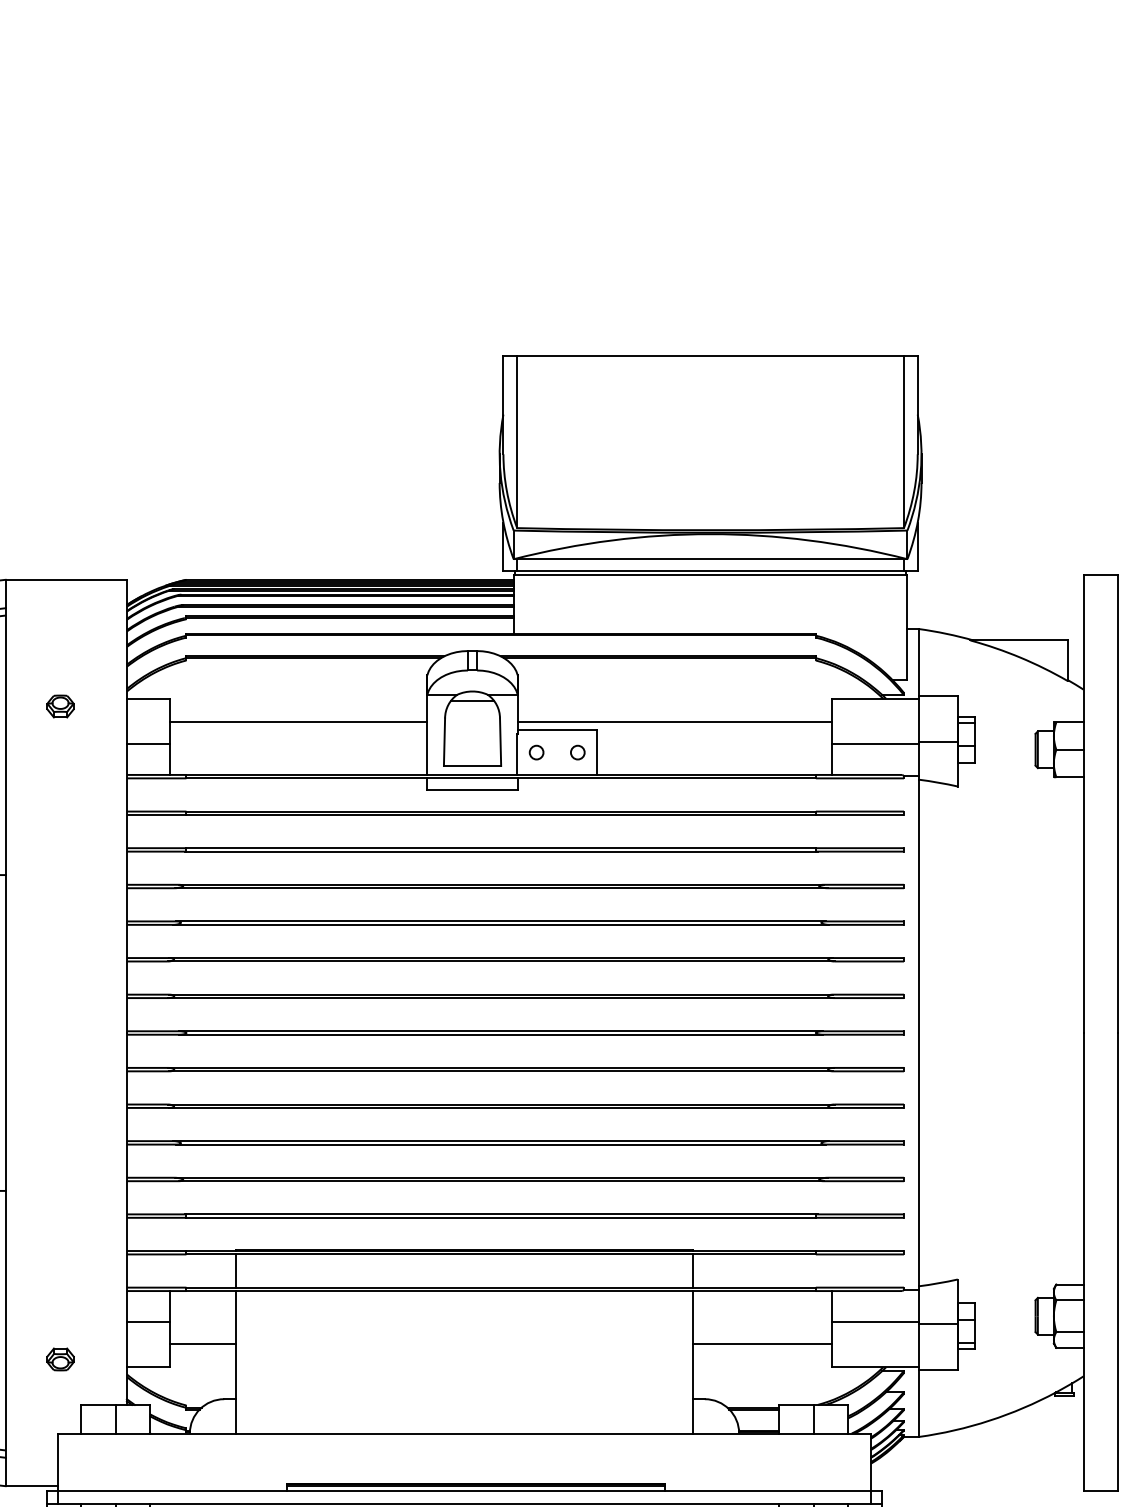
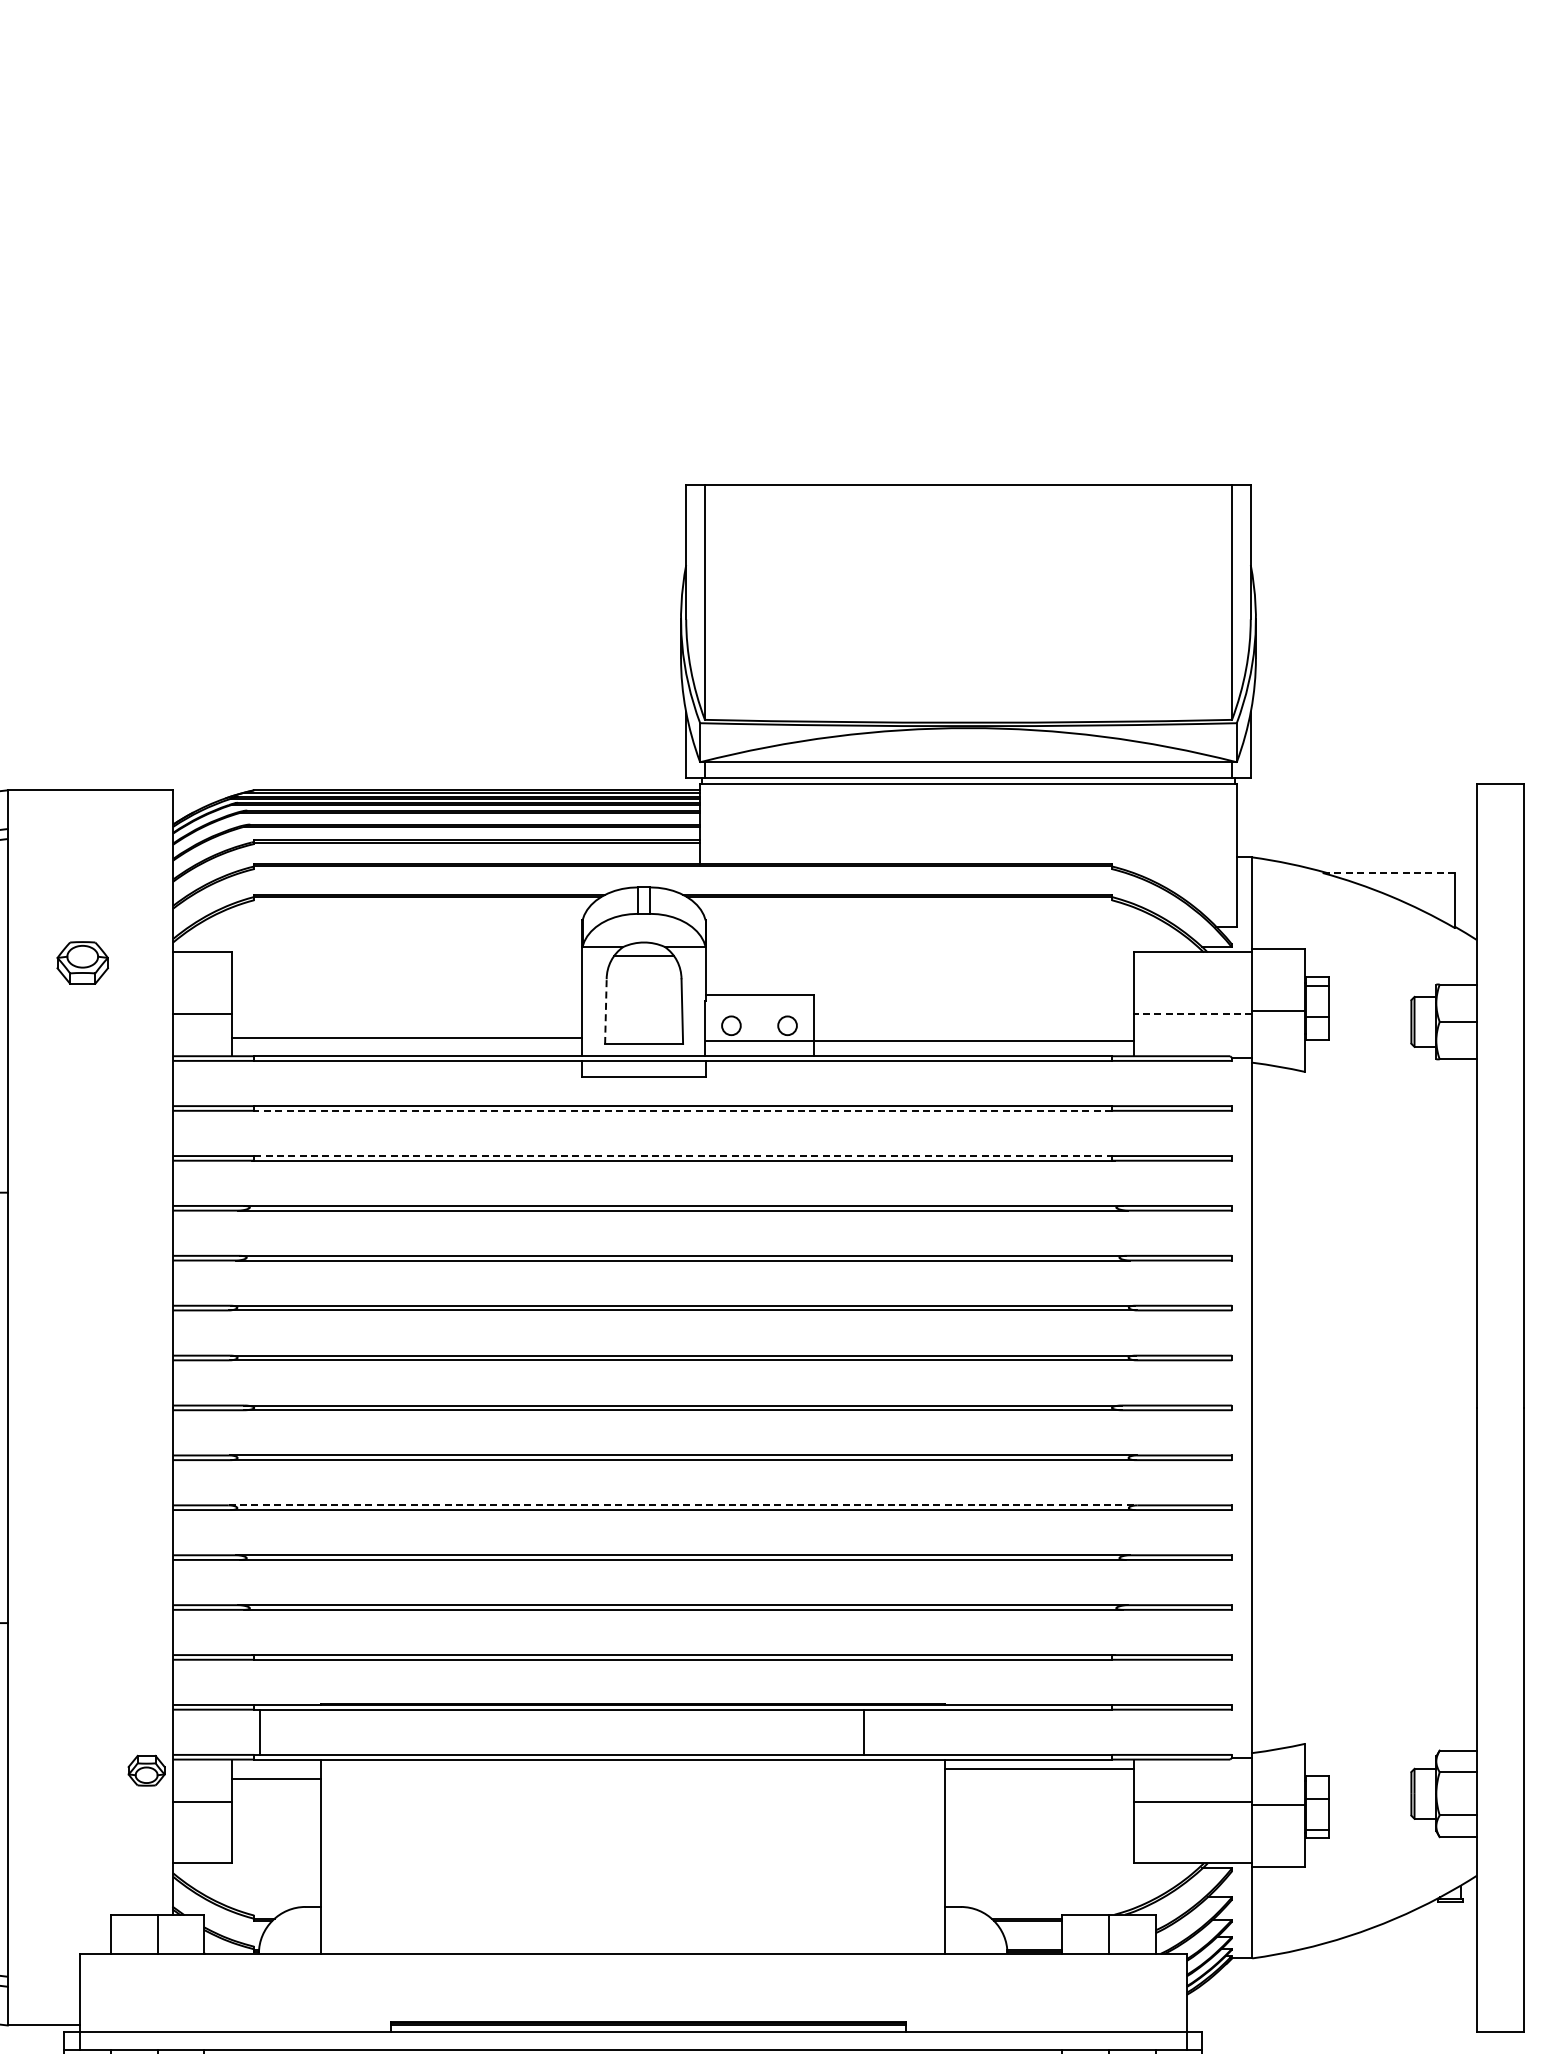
line: (1018, 640) -> (1388, 872), solid -> dashed
part: (60, 706) -> (82, 962), size x1.4
line: (298, 722) -> (406, 1038), moved
line: (674, 722) -> (919, 1041), moved
line: (444, 742) -> (605, 1011), solid -> dashed
line: (874, 744) -> (1192, 1014), solid -> dashed
line: (501, 814) -> (683, 1110), solid -> dashed
line: (501, 848) -> (683, 1156), solid -> dashed
line: (501, 1104) -> (683, 1505), solid -> dashed
line: (235, 1270) -> (260, 1731), moved
line: (693, 1270) -> (864, 1731), moved
line: (202, 1343) -> (276, 1779), moved
line: (762, 1343) -> (1039, 1769), moved
part: (60, 1359) -> (146, 1770), moved

